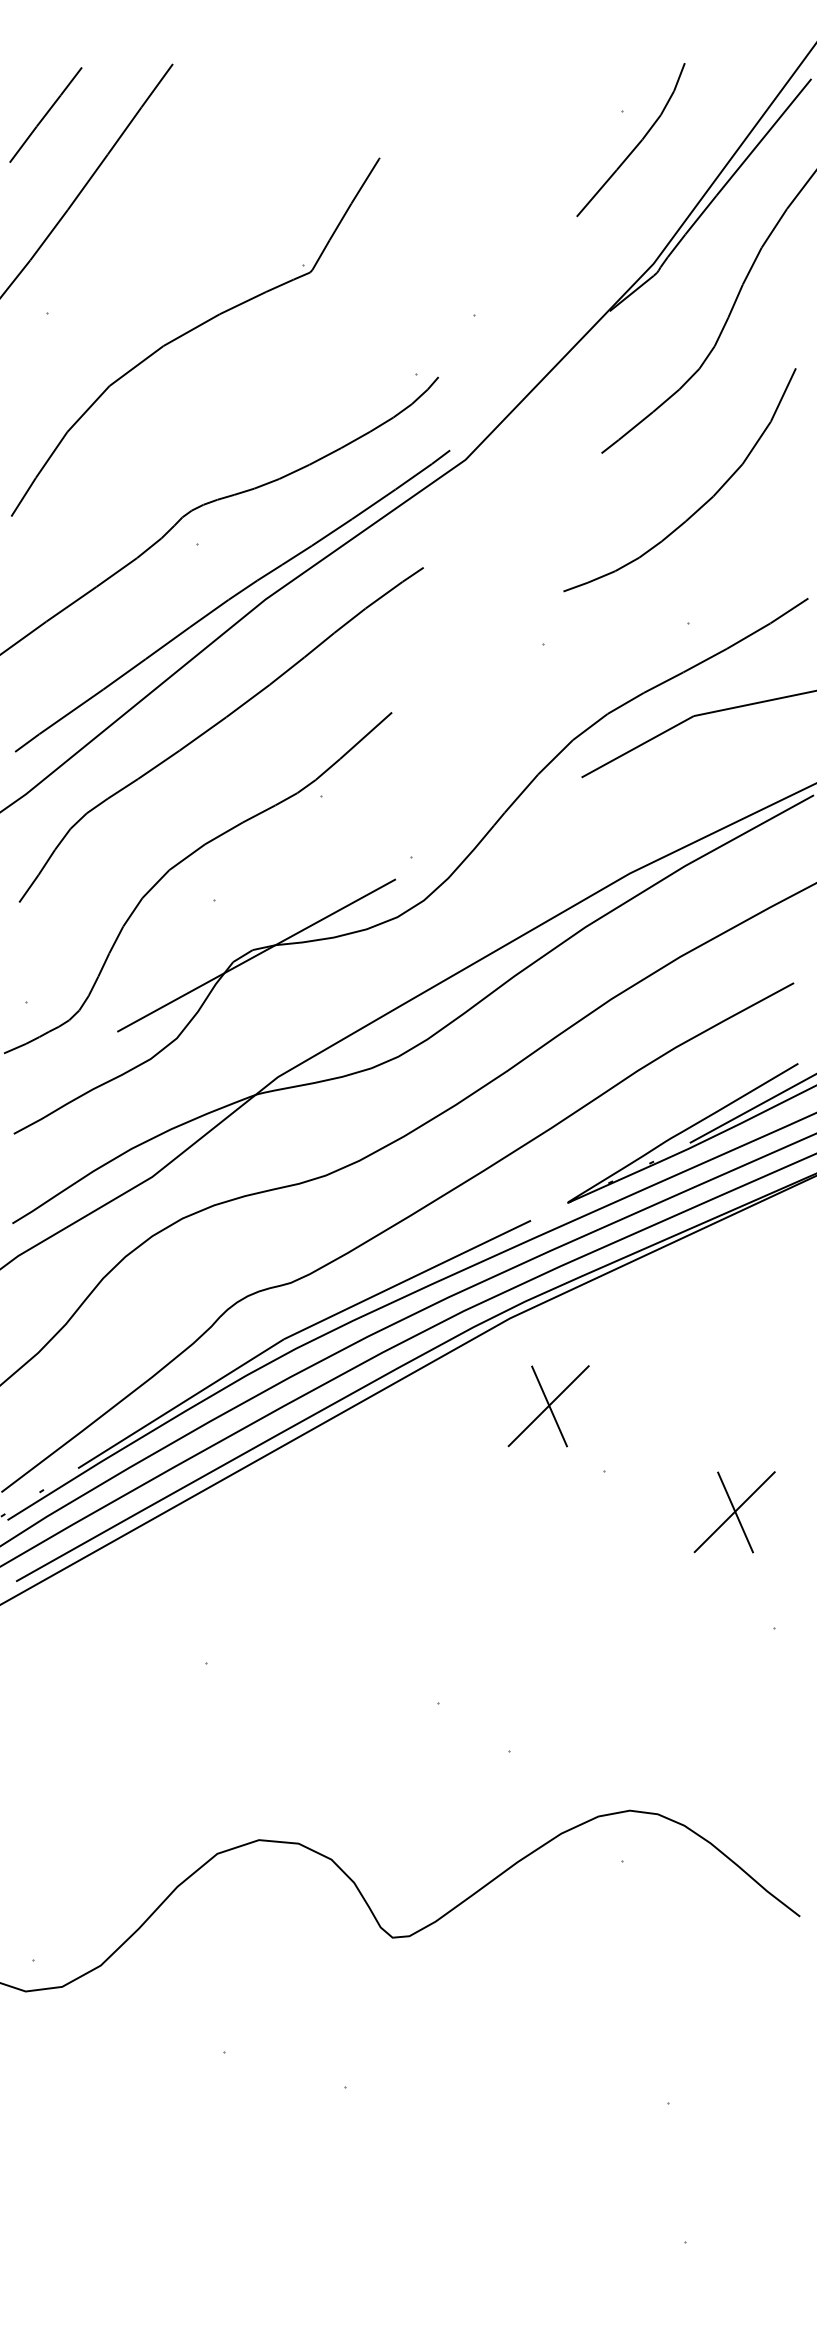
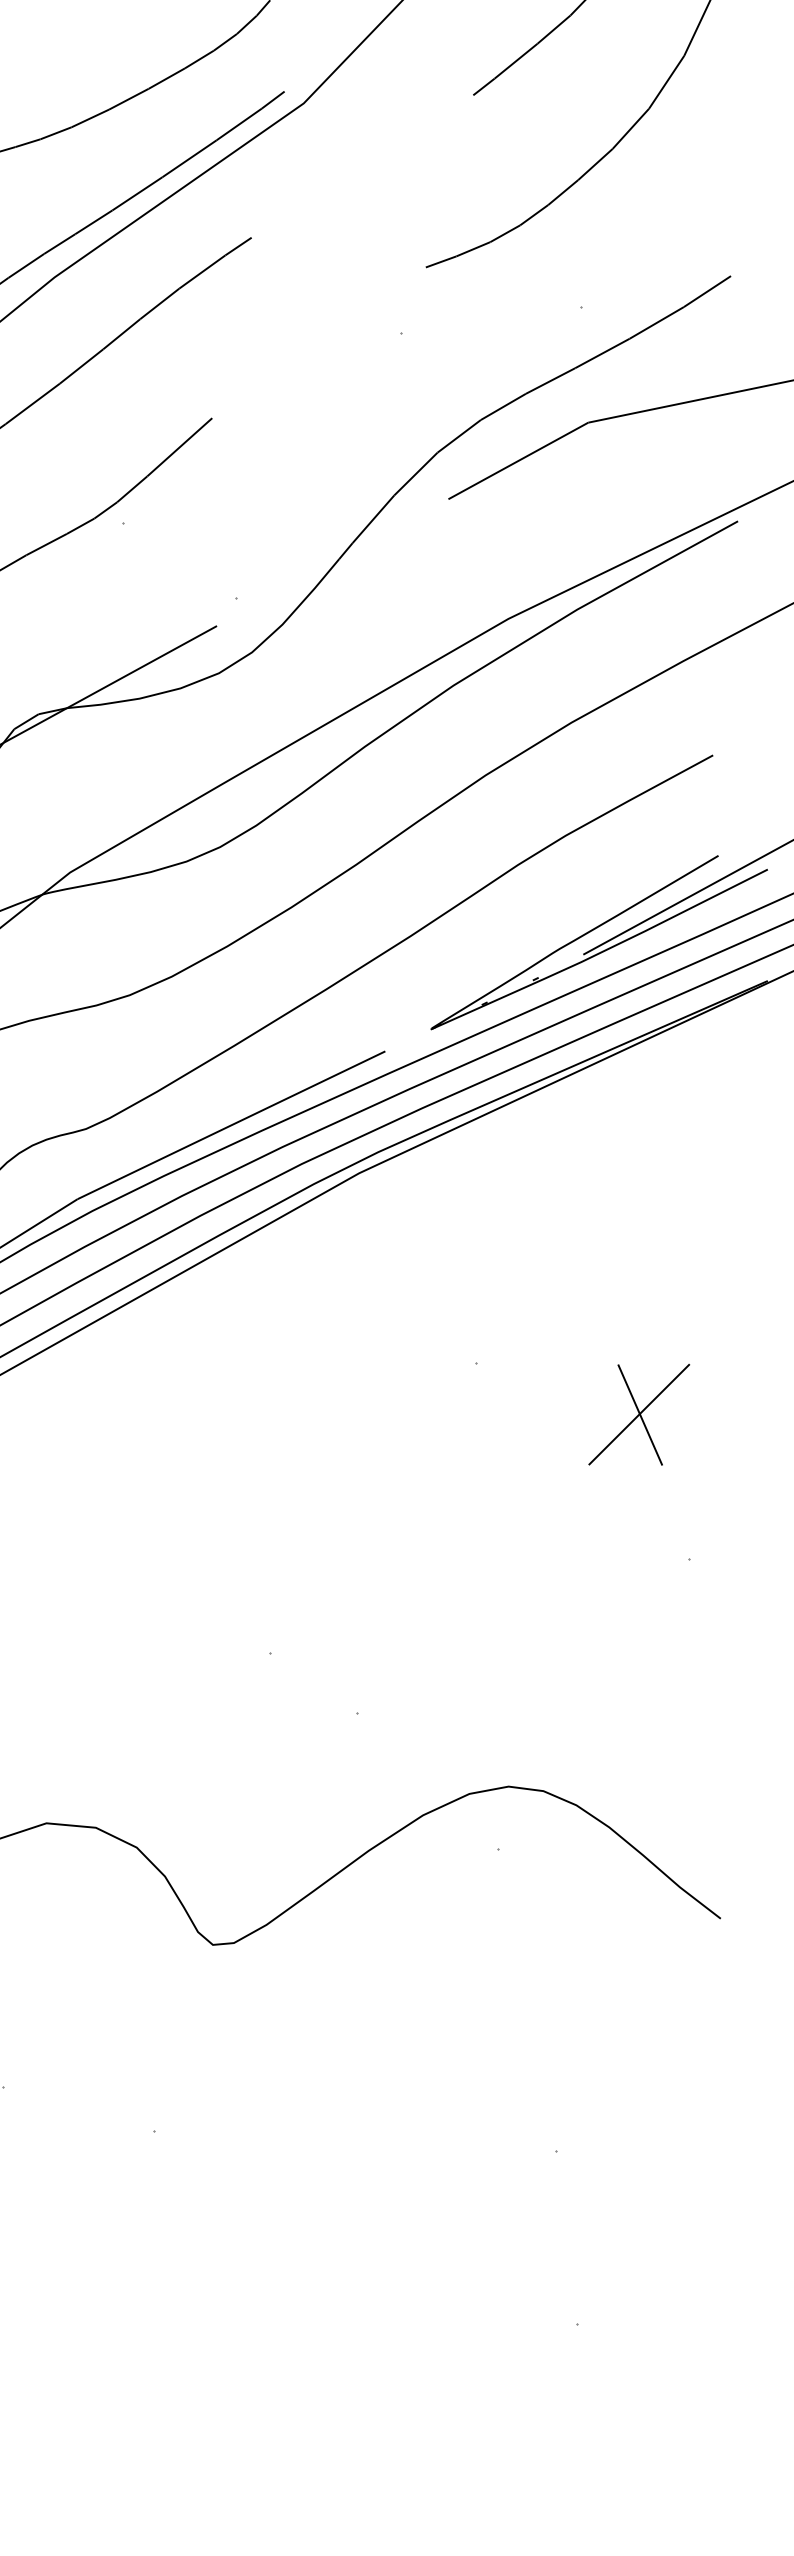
part: (548, 1406) -> (407, 1282), removed

